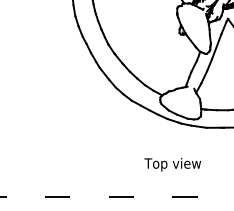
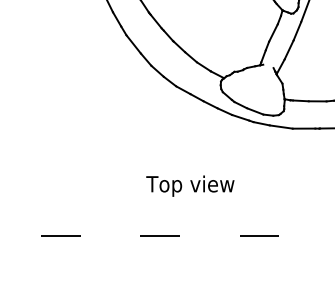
text: (172, 164) -> (189, 185), moved

